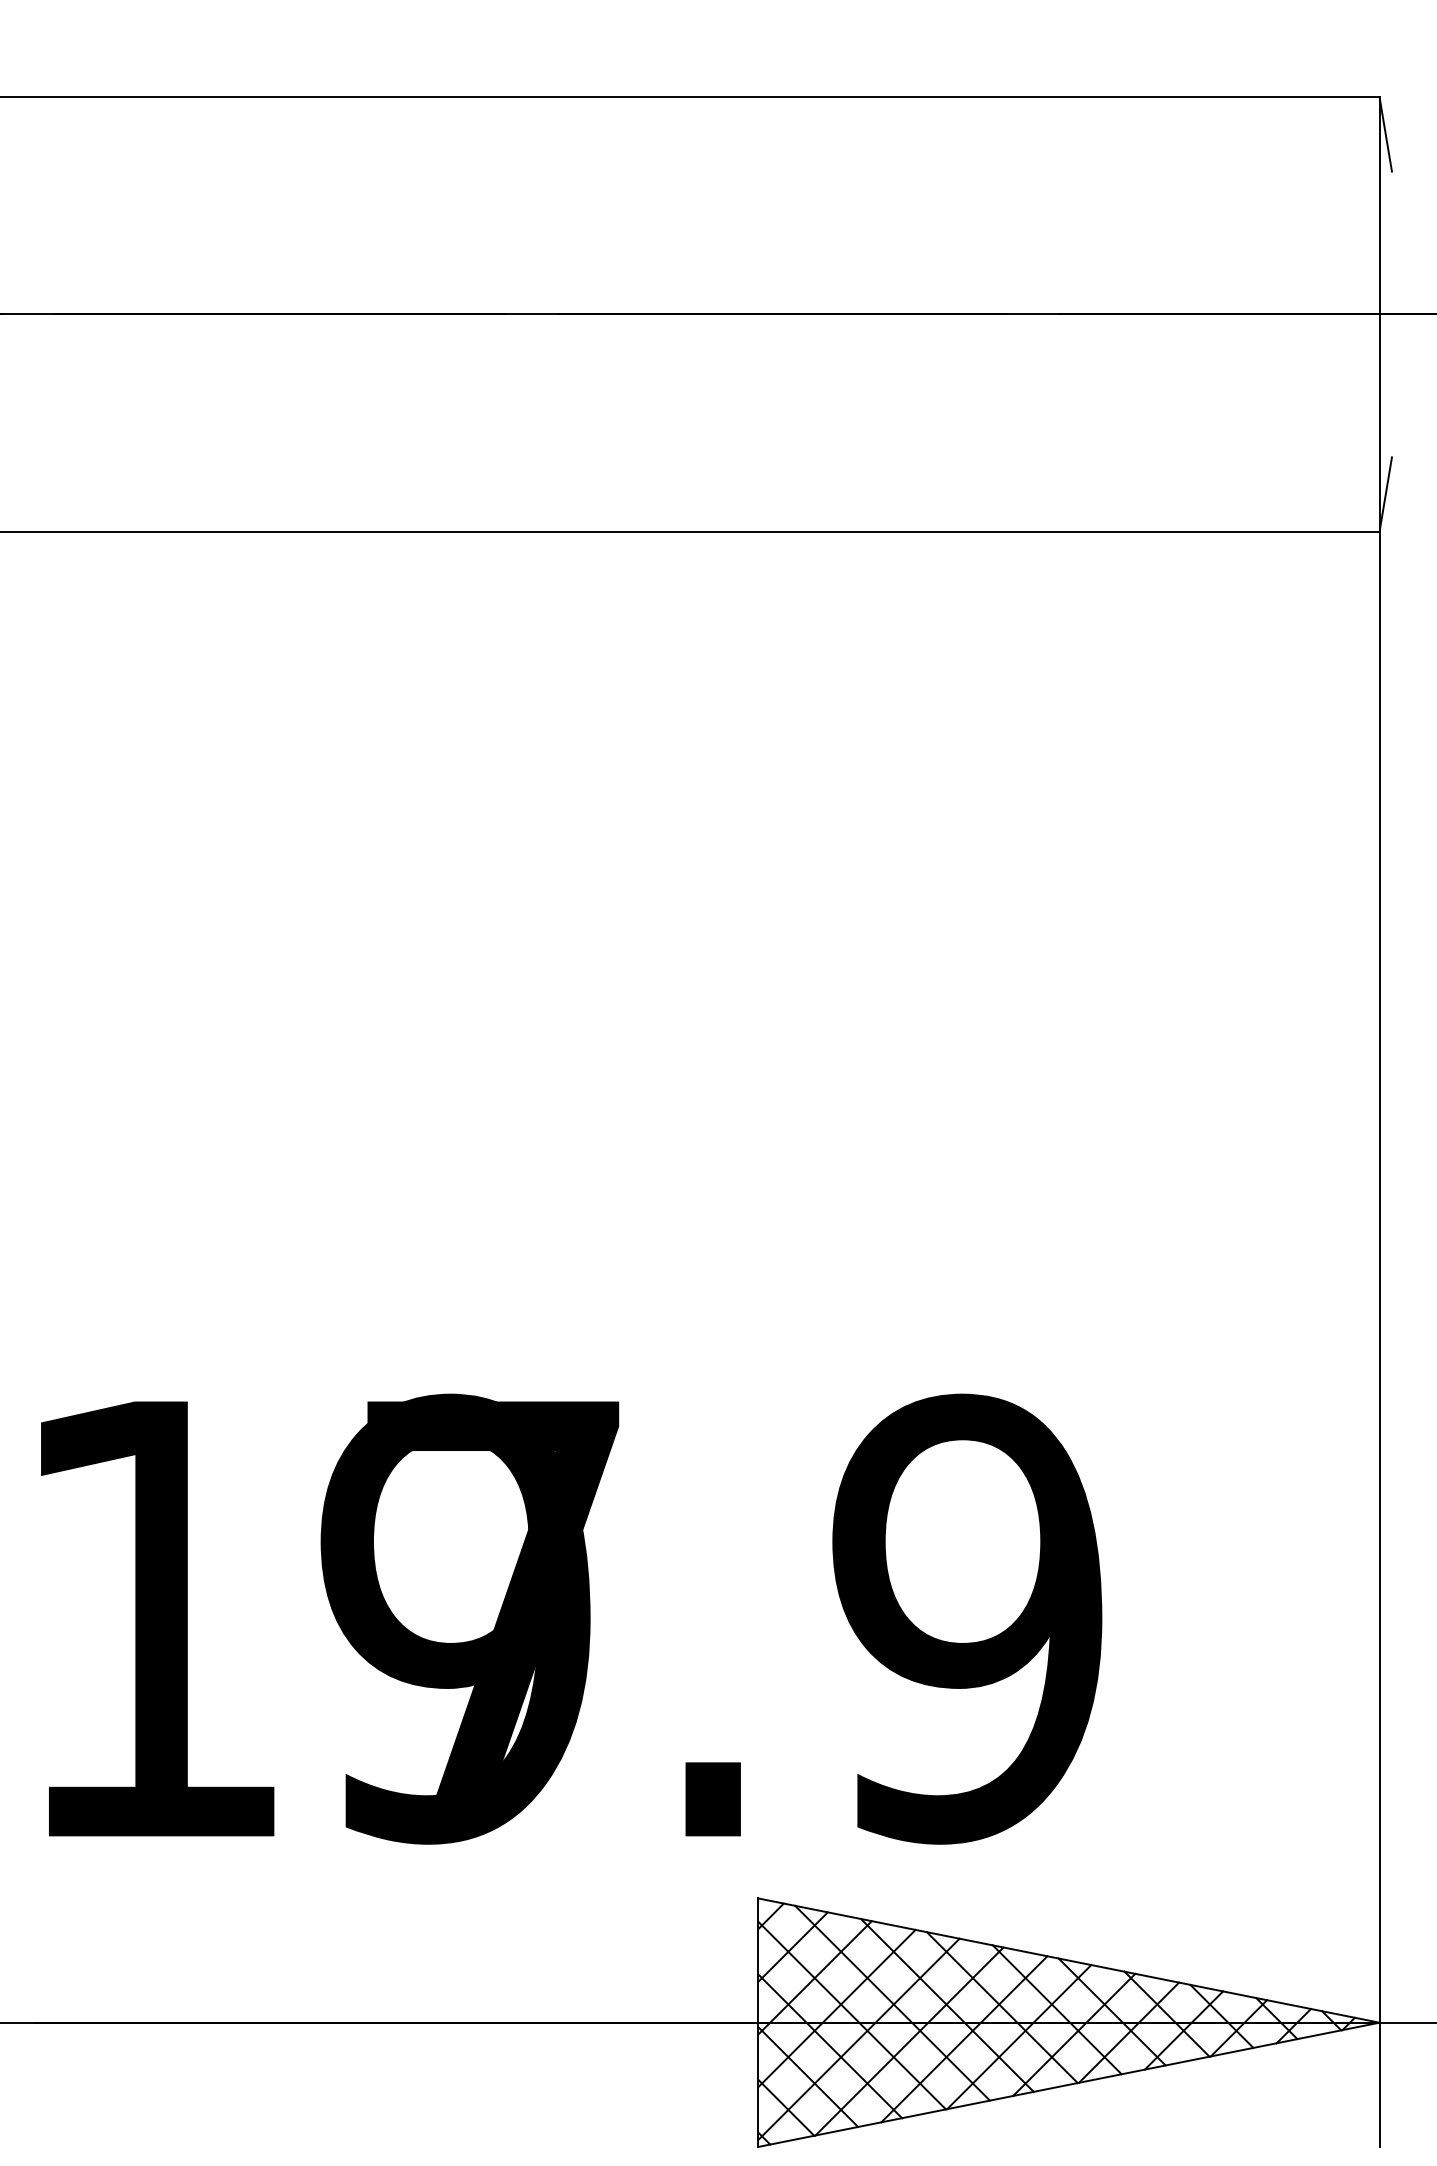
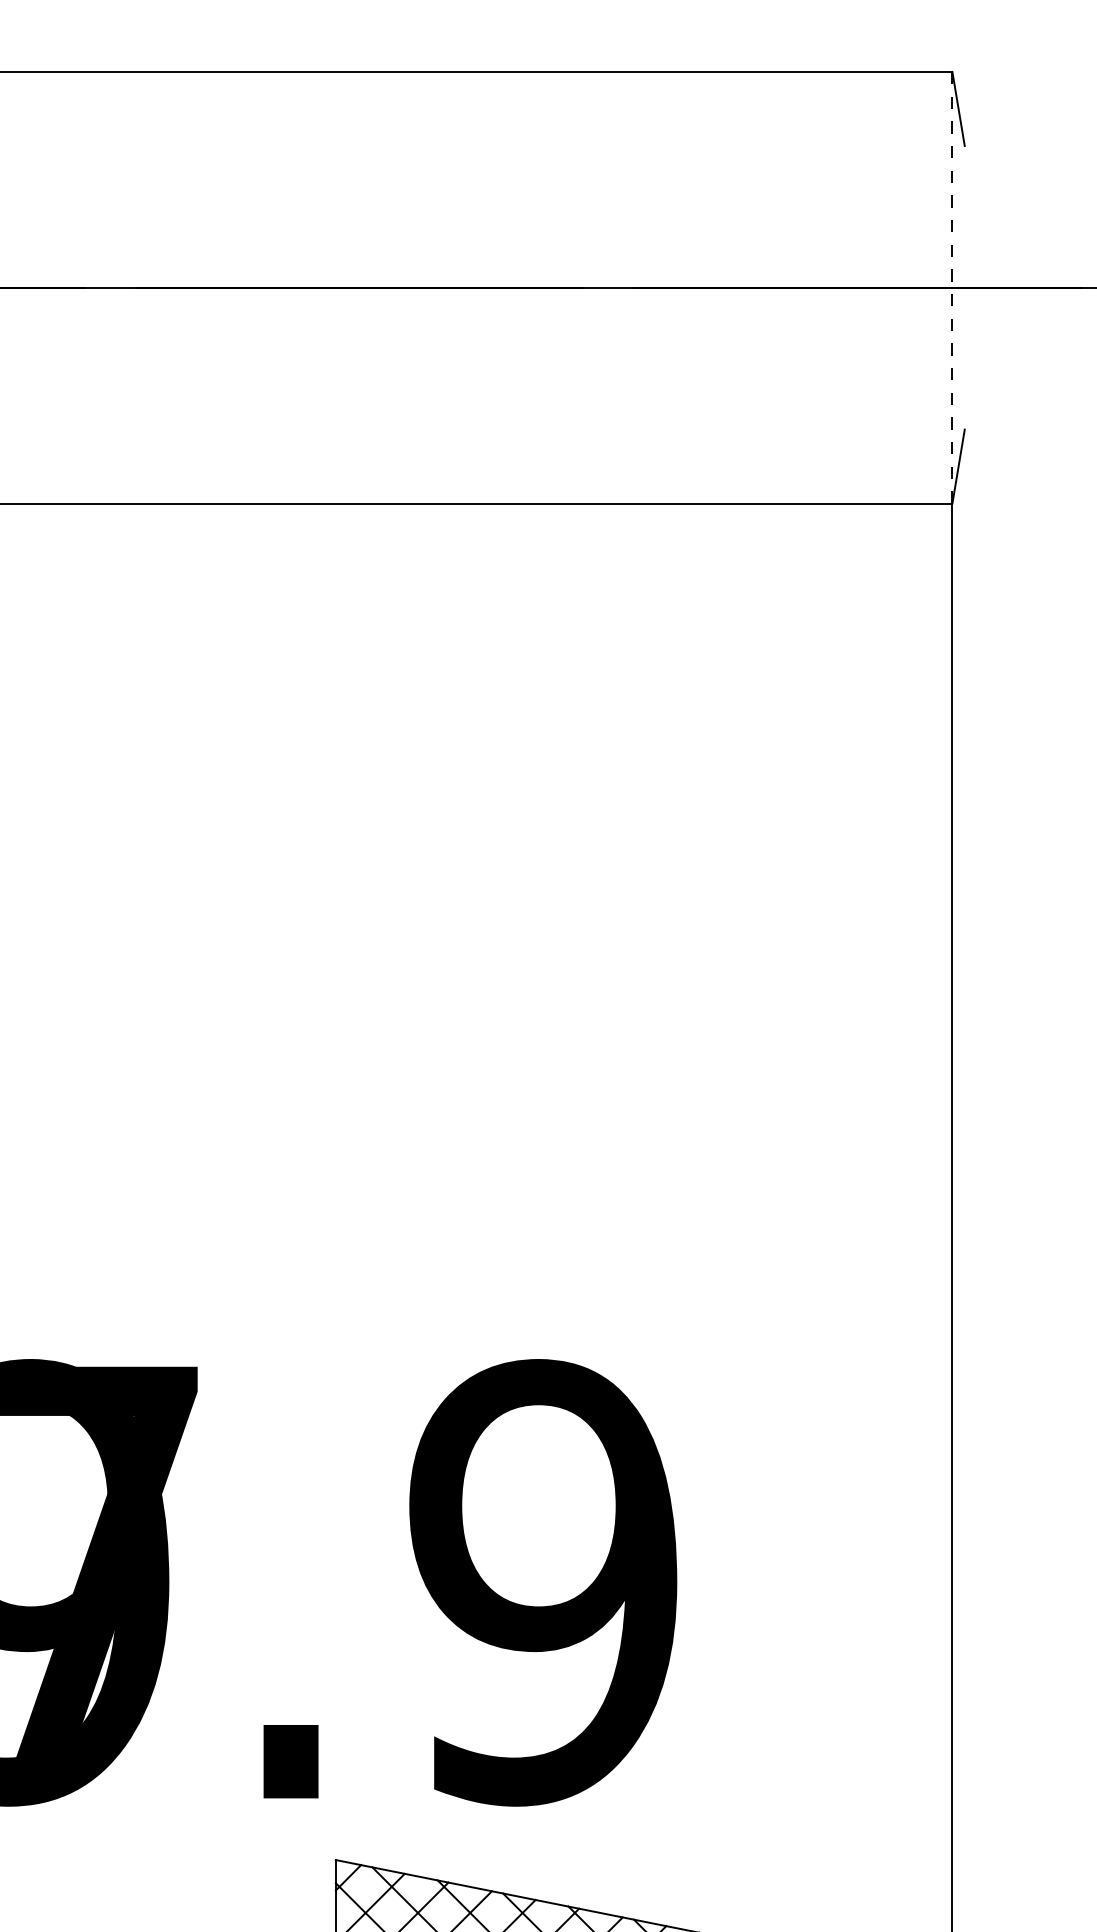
line: (1379, 314) -> (952, 287), solid -> dashed

